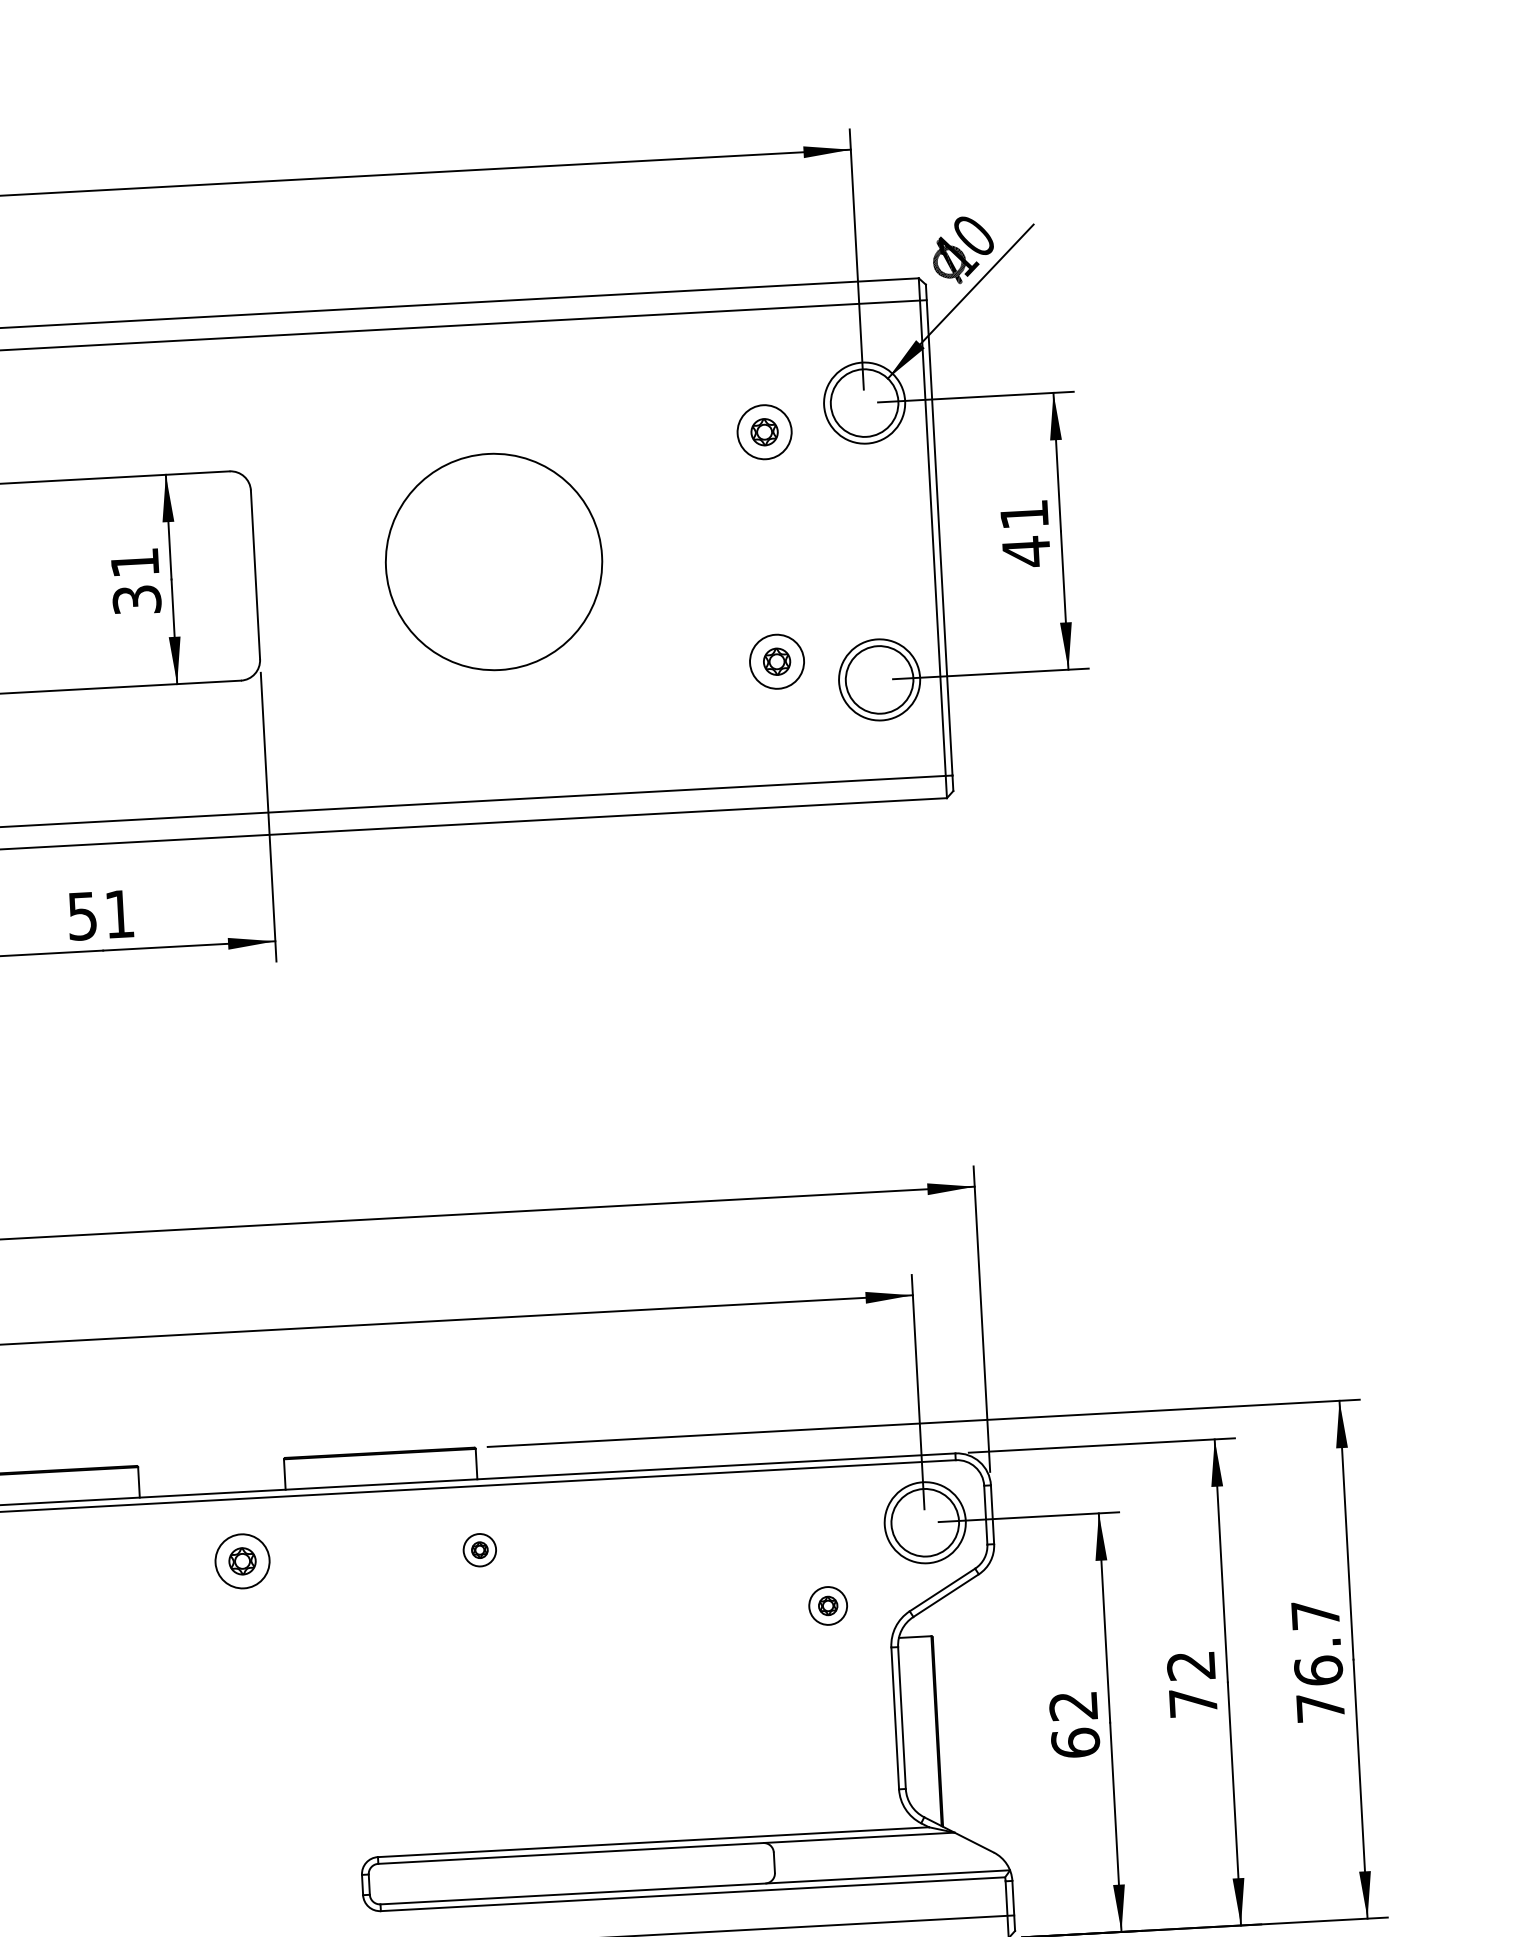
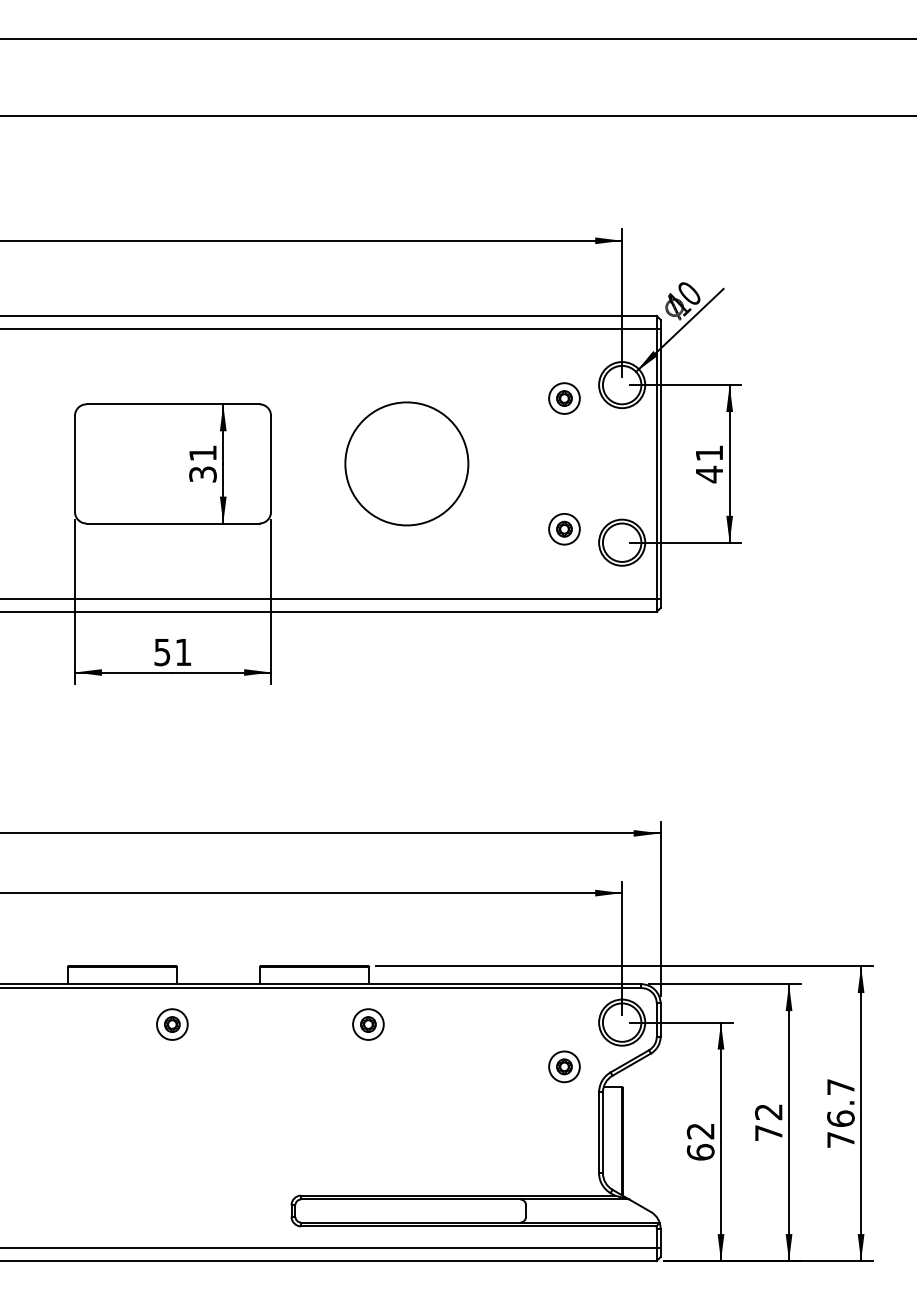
part: (479, 1550) -> (368, 1024), size x1.67
part: (242, 1561) -> (172, 1024), moved
part: (828, 1605) -> (564, 1066), size x1.43

